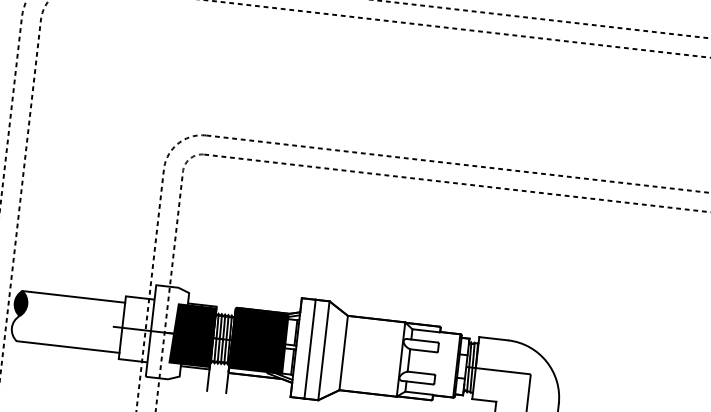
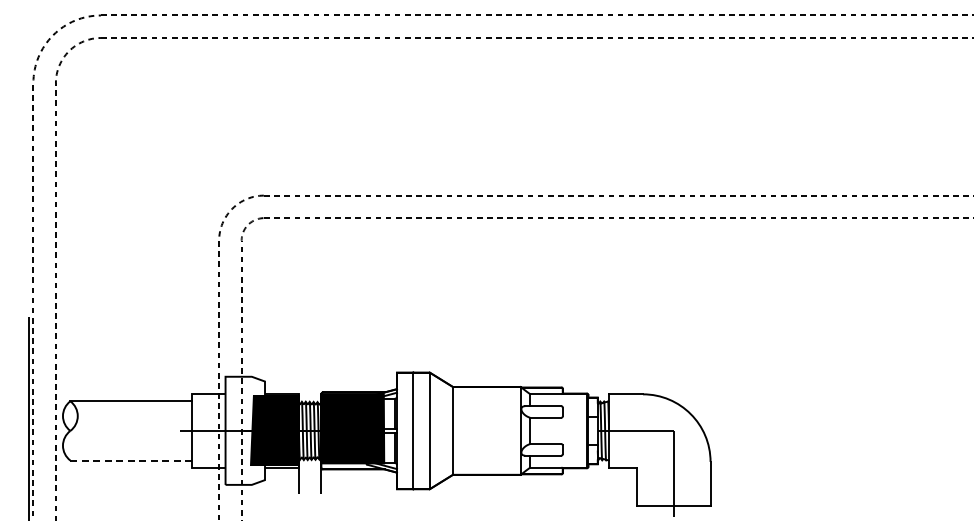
fill: (20, 302) -> (69, 415), removed
line: (68, 347) -> (131, 460), solid -> dashed

